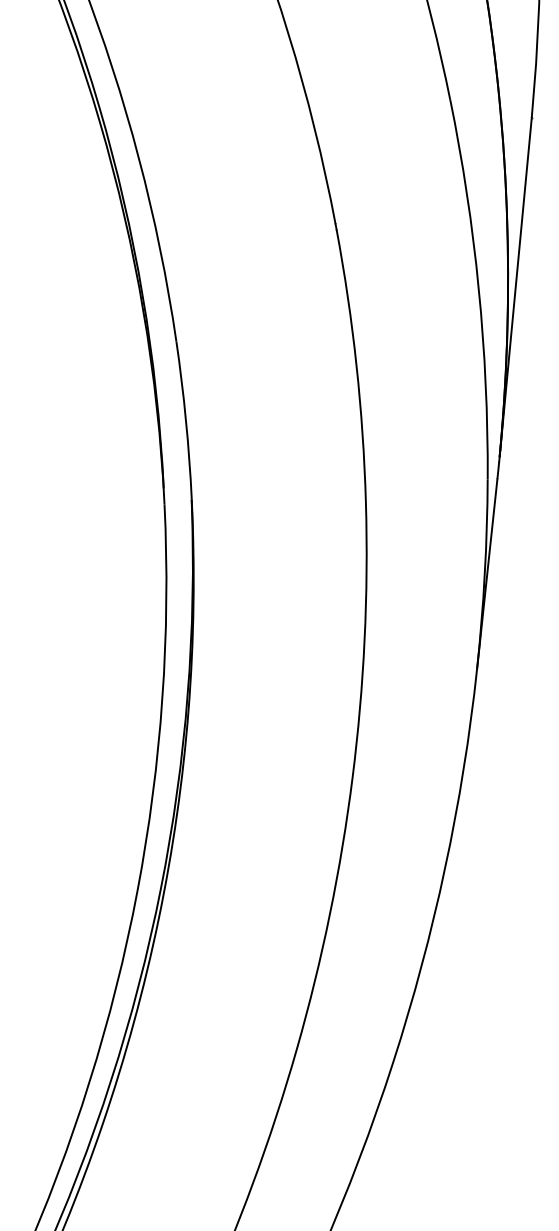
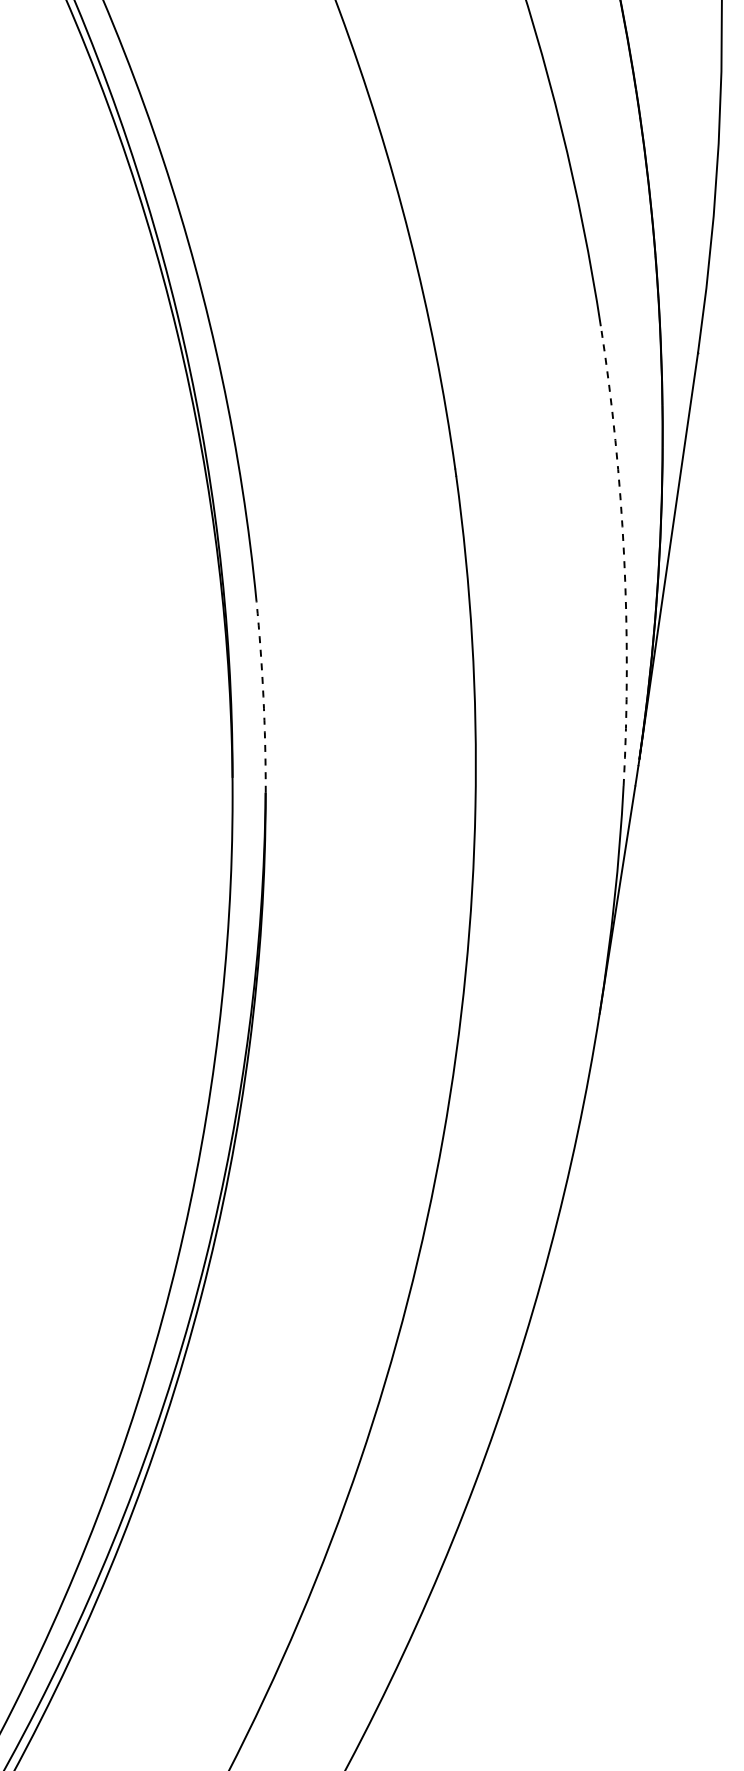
arc: (479, 288) -> (624, 555), solid -> dashed
arc: (186, 419) -> (263, 696), solid -> dashed

